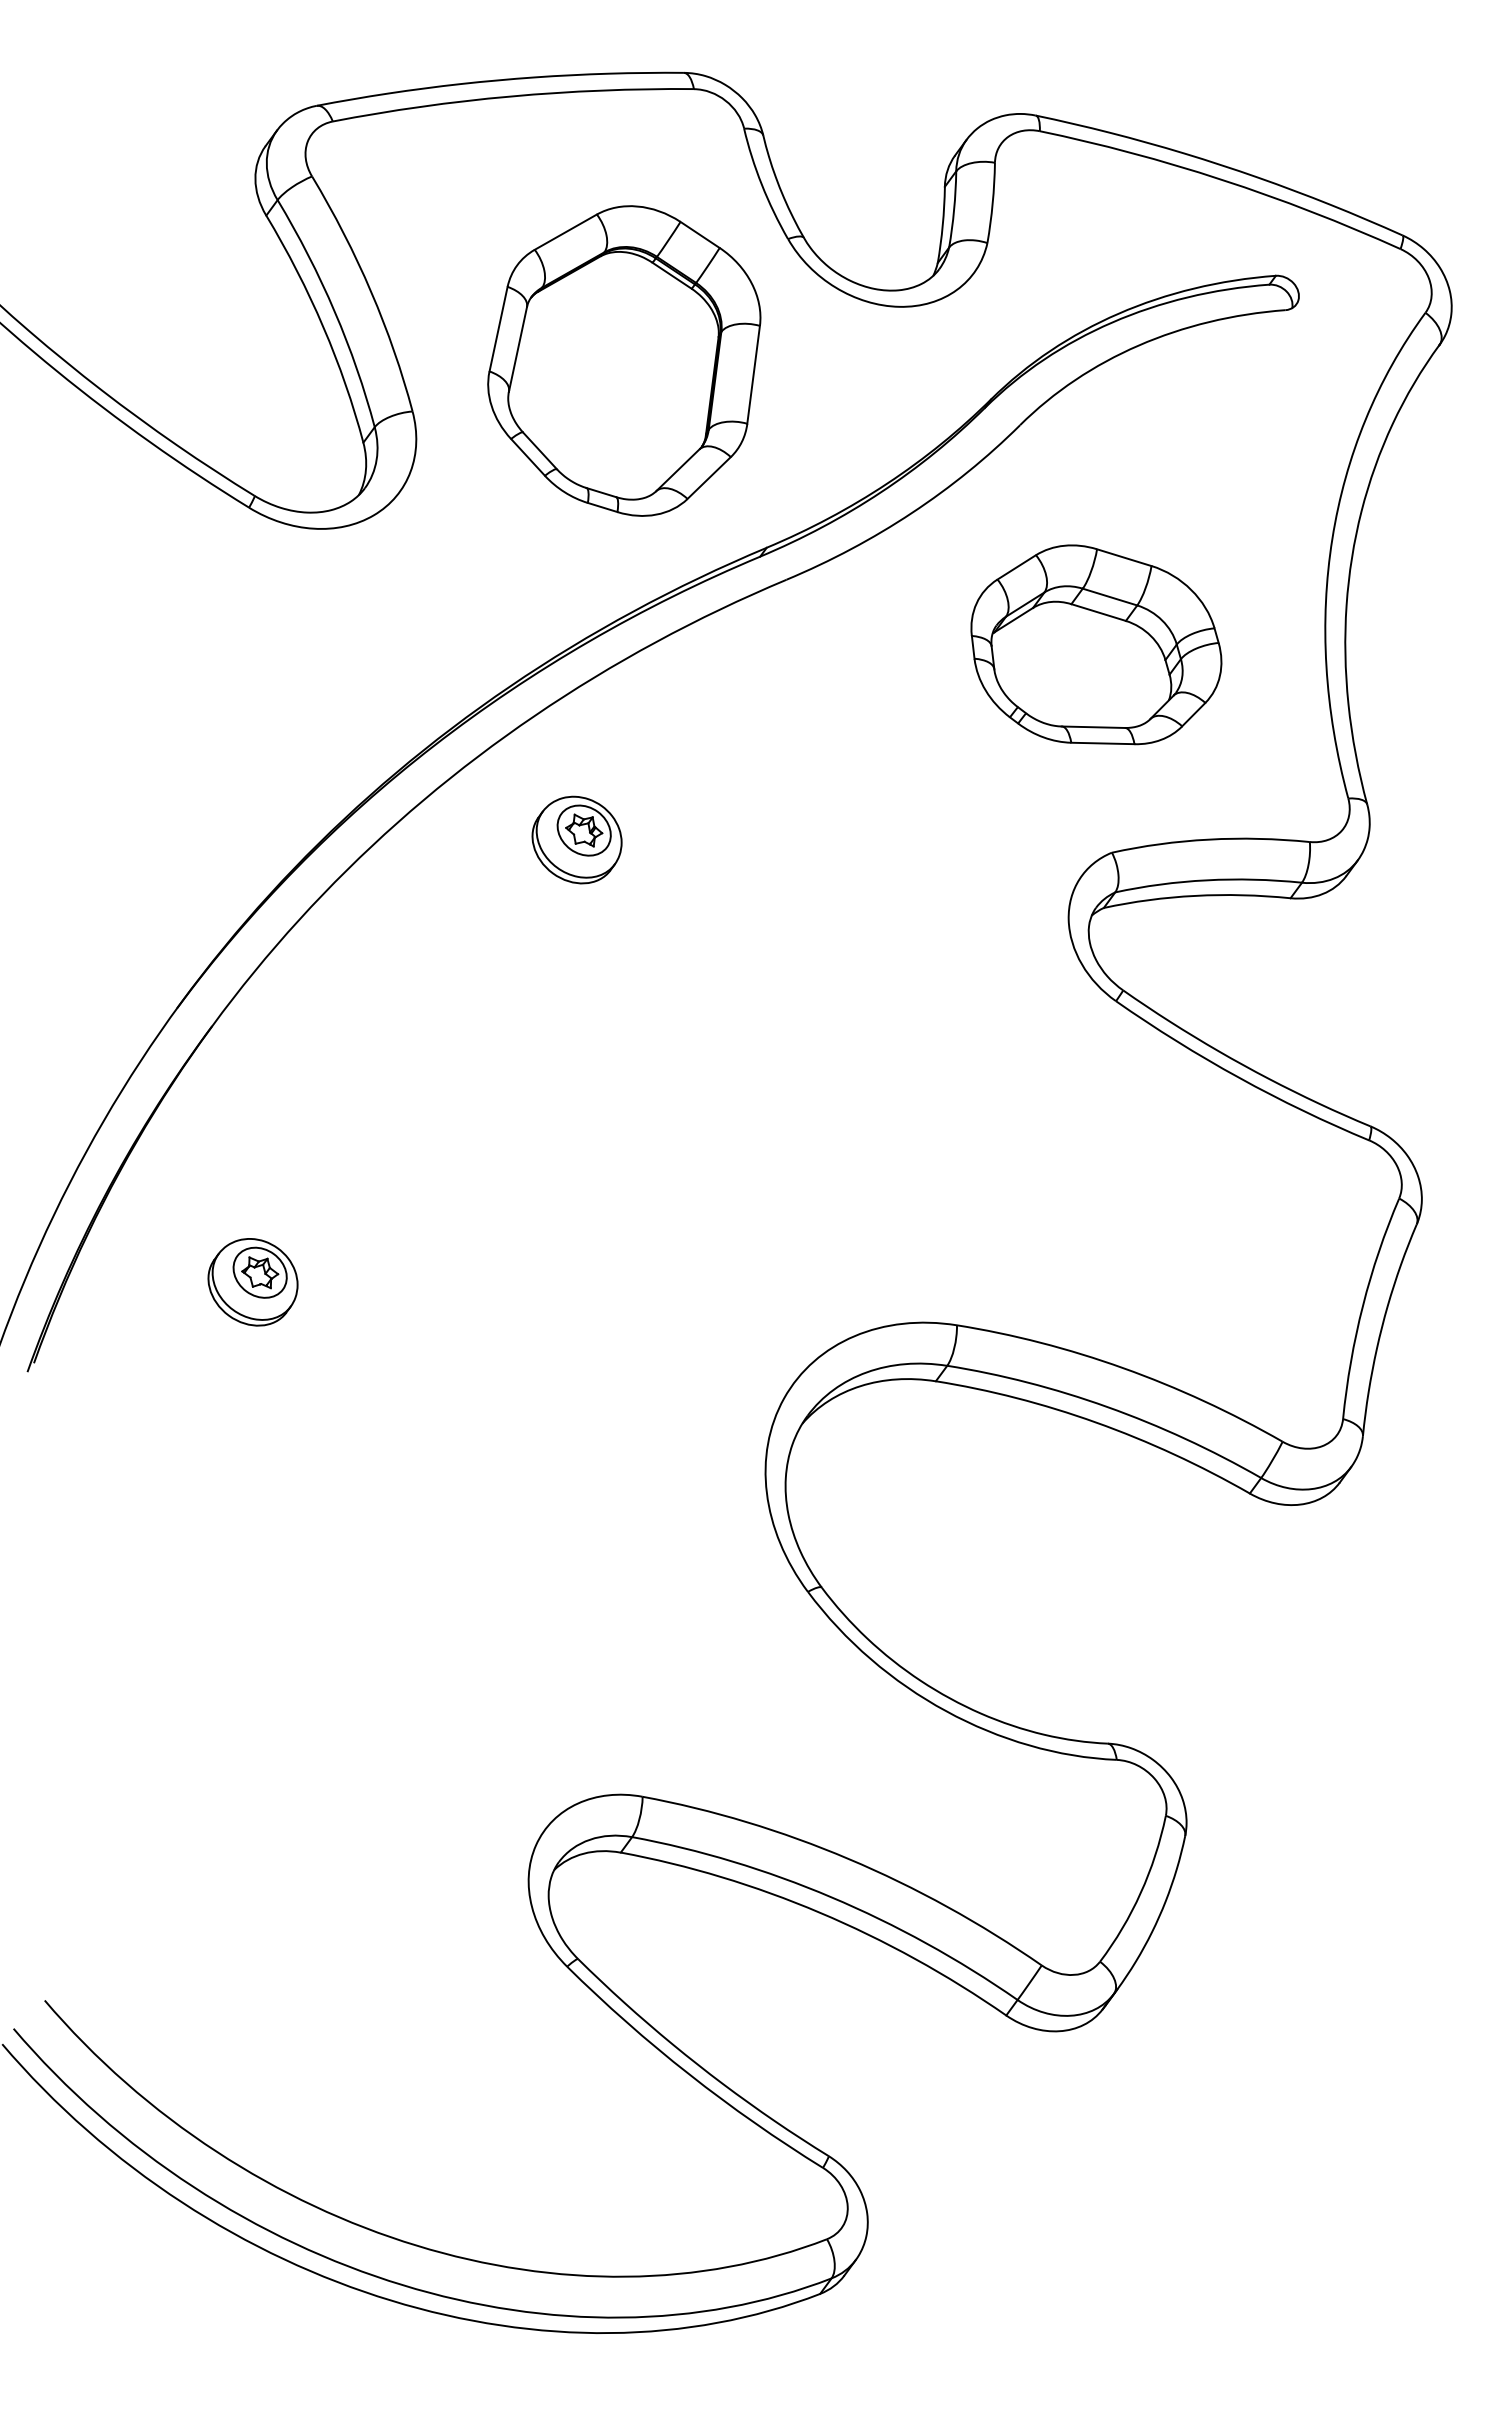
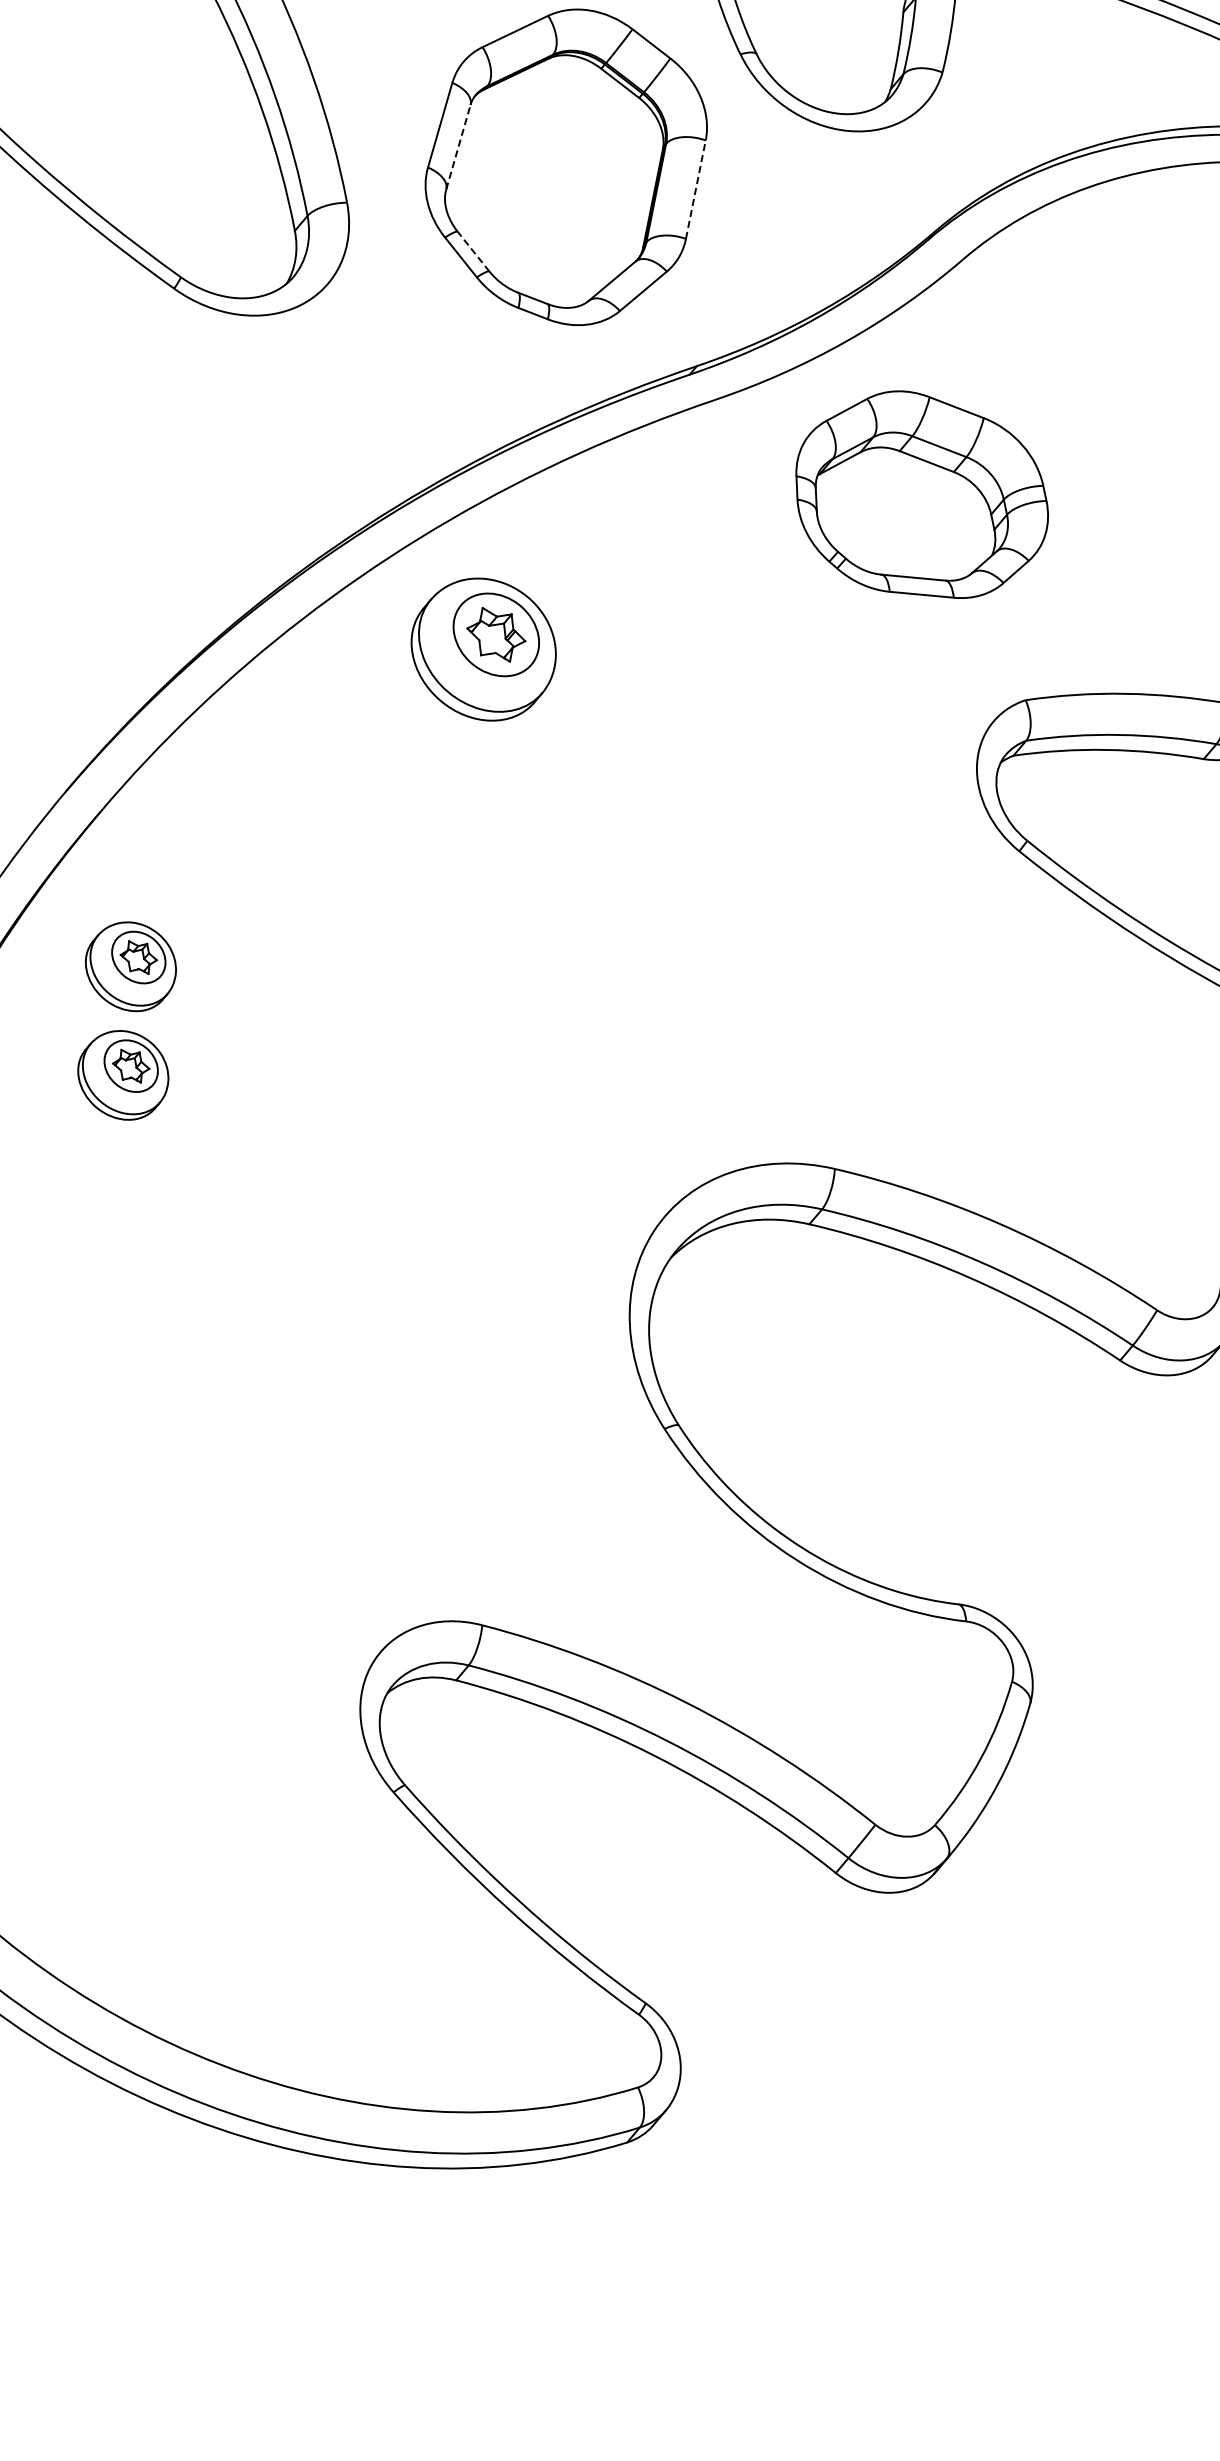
line: (518, 349) -> (458, 147), solid -> dashed
line: (753, 374) -> (695, 189), solid -> dashed
line: (540, 450) -> (474, 251), solid -> dashed
part: (1096, 644) -> (922, 493), moved
part: (576, 839) -> (483, 648), size x1.6
part: (252, 1175) -> (130, 966), added

